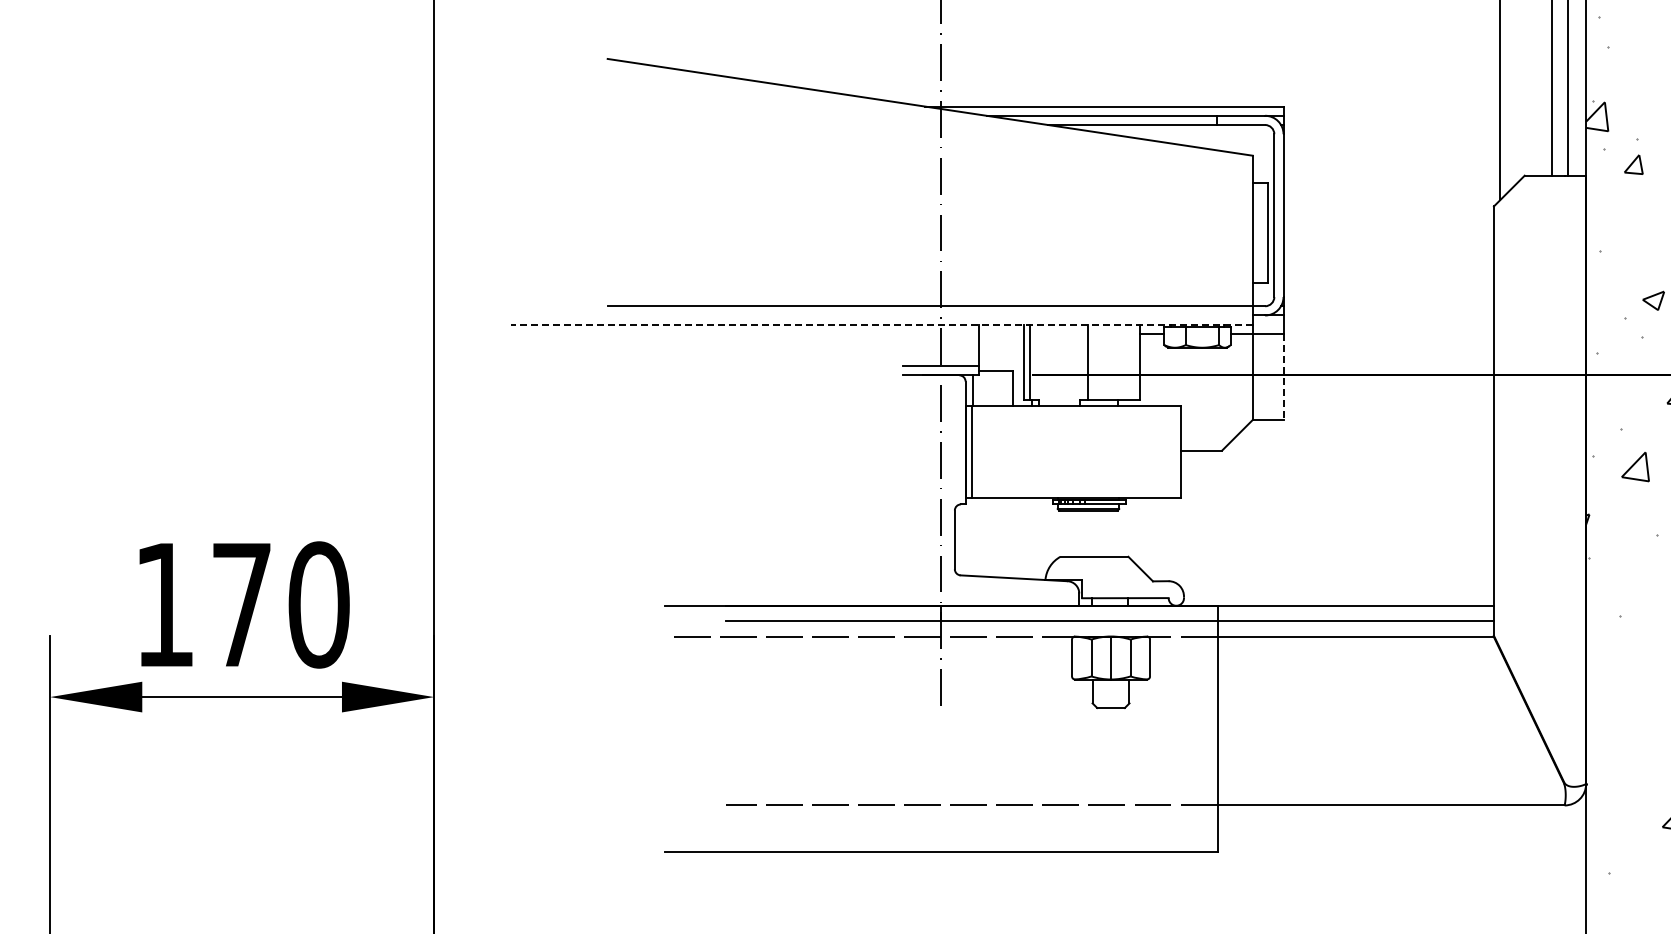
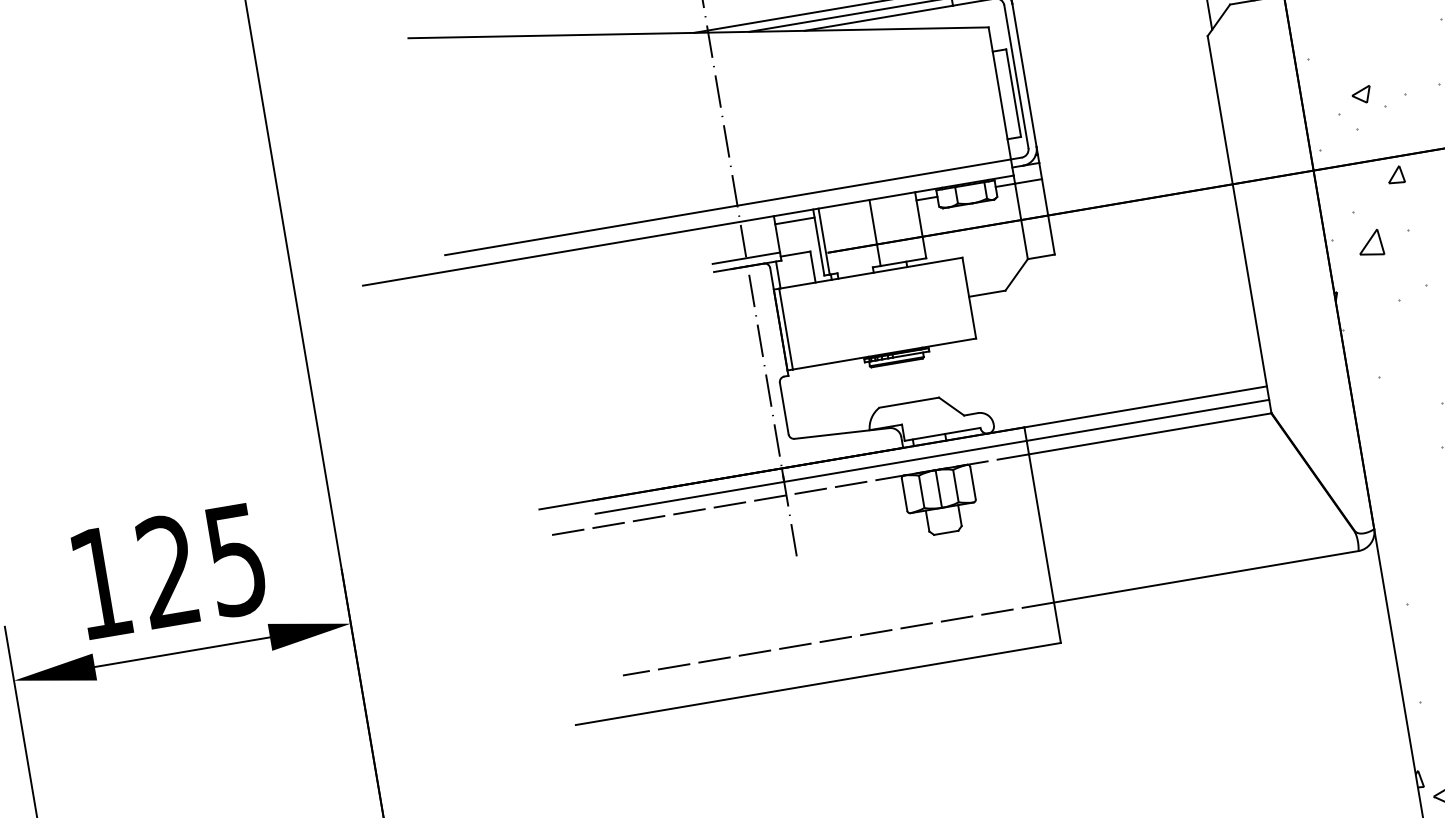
line: (881, 324) -> (687, 230), dashed -> solid
line: (1001, 333) -> (794, 220), added
line: (1283, 377) -> (1048, 217), dashed -> solid
text: (280, 604) -> (202, 565), 170 -> 125

